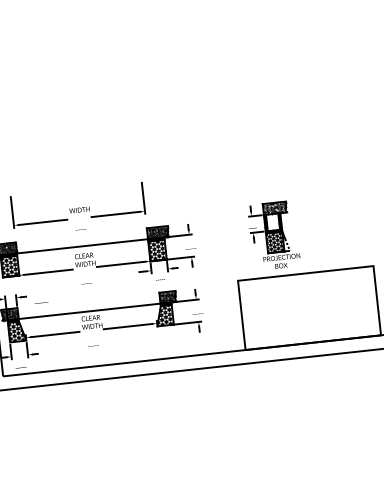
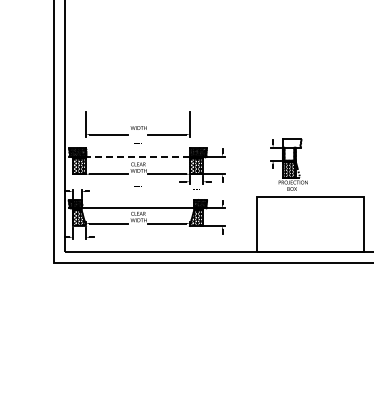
hatch: (274, 207) -> (291, 142), removed
line: (81, 246) -> (137, 156), solid -> dashed

